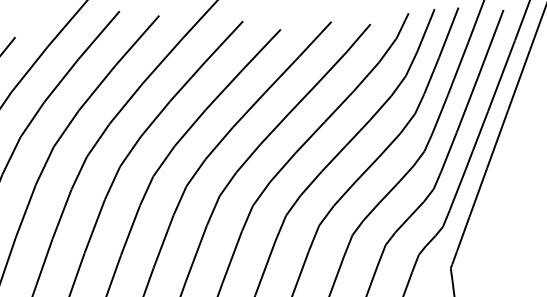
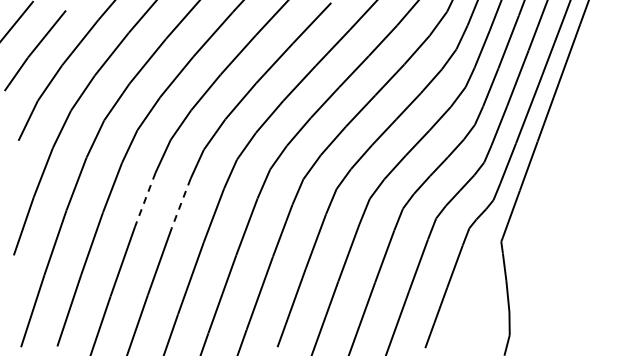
line: (94, 226) -> (145, 199), solid -> dashed
line: (130, 230) -> (181, 203), solid -> dashed

